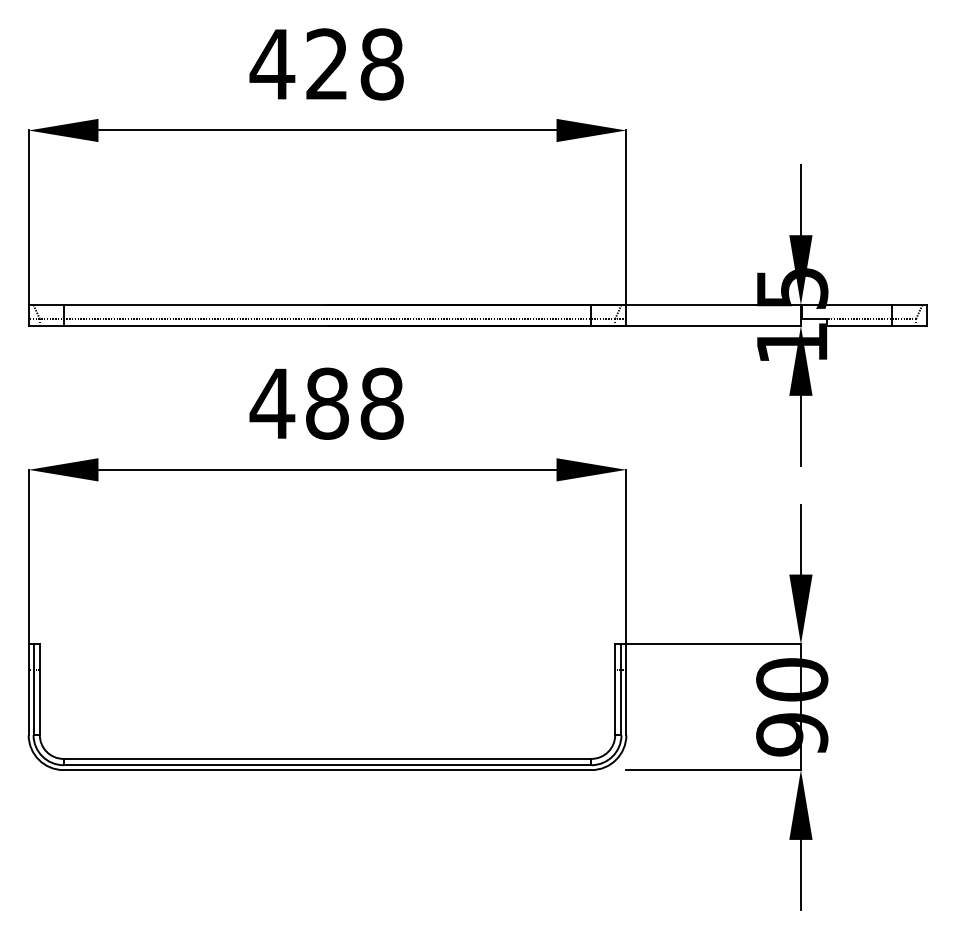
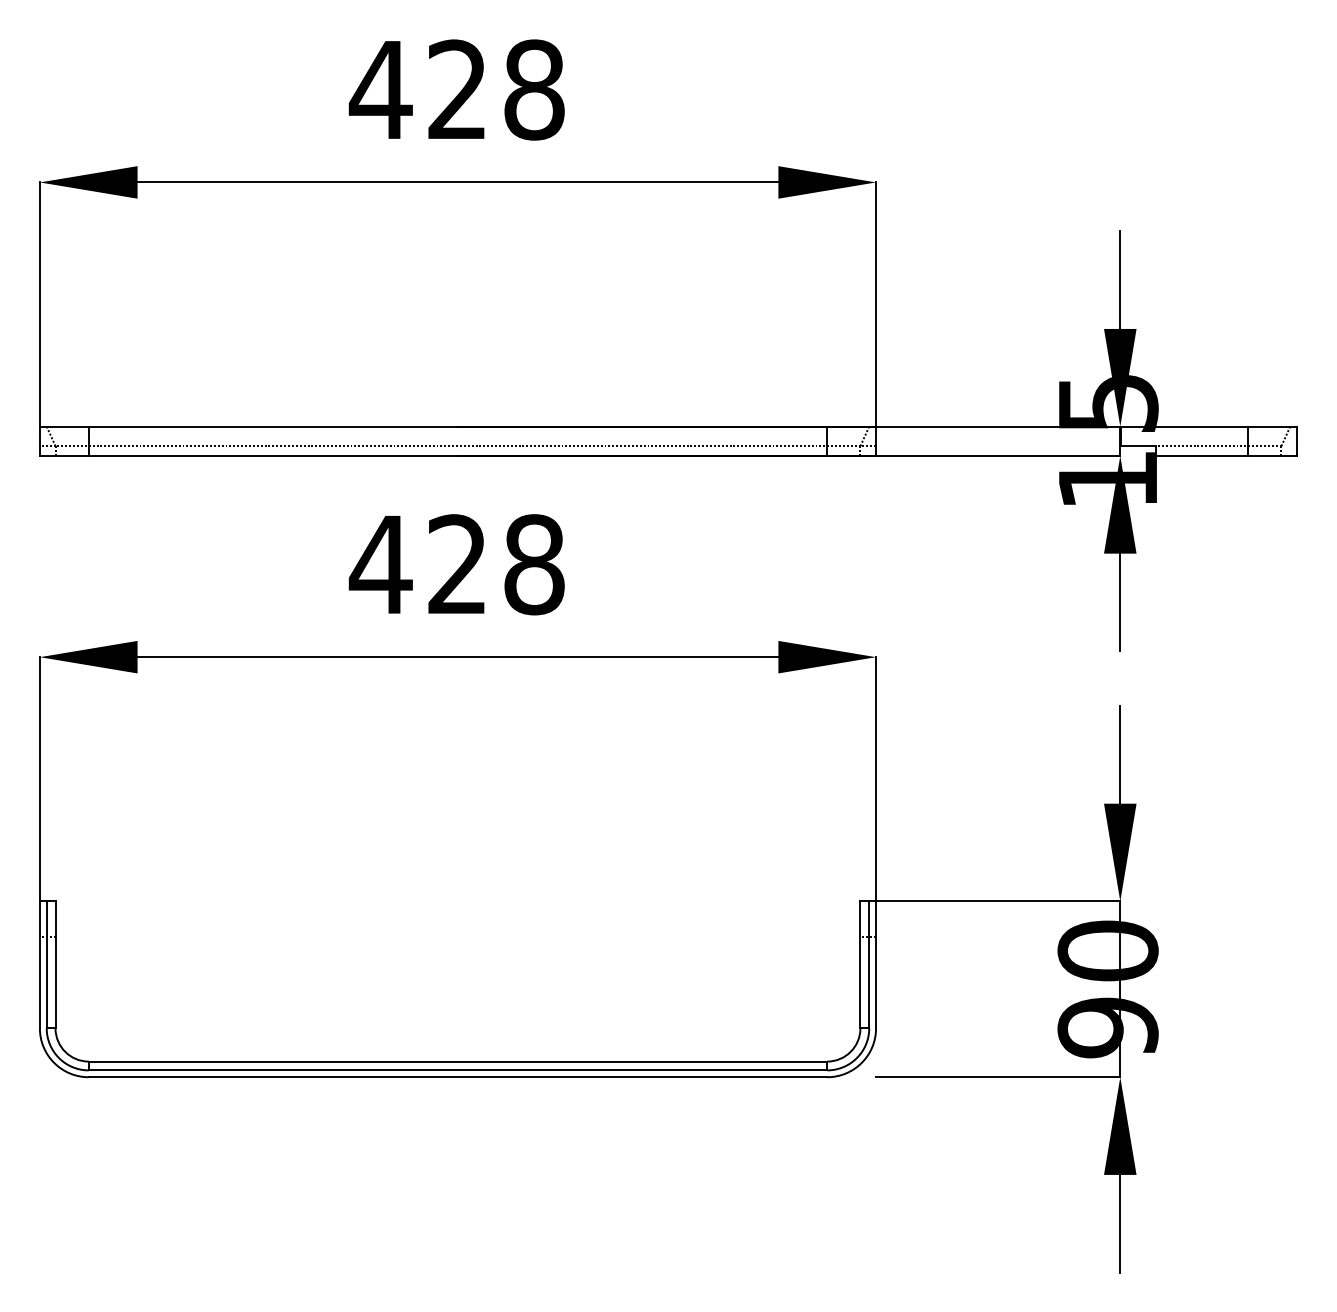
text: (327, 403) -> (457, 564), 488 -> 428

